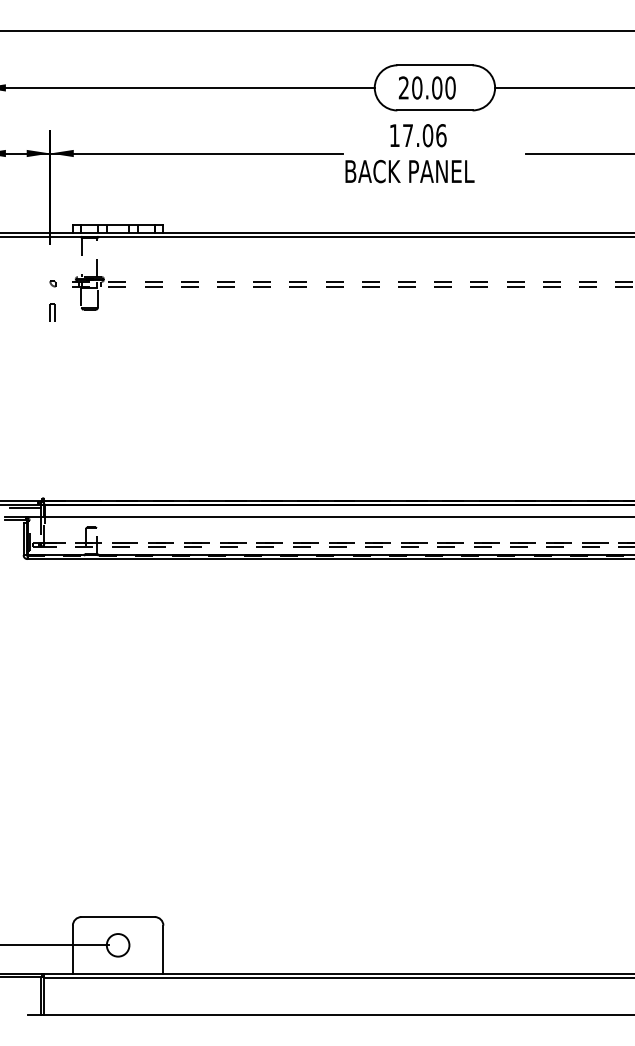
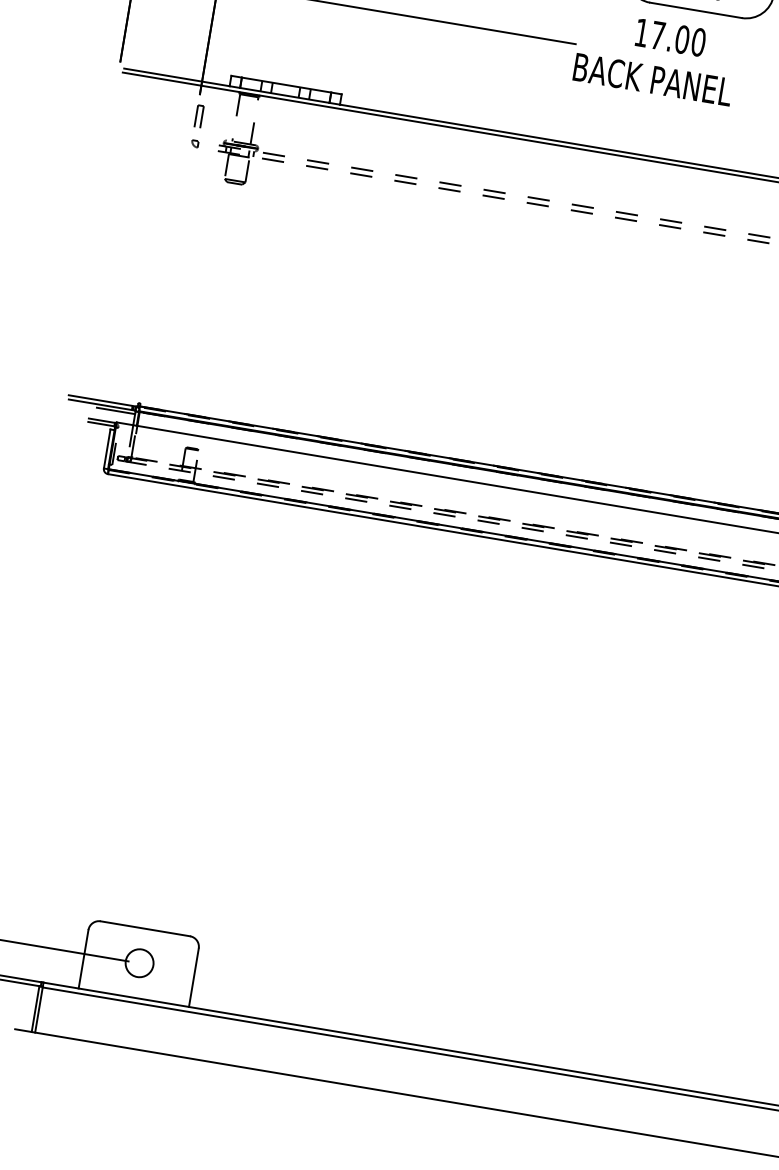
text: (441, 135) -> (698, 42), 17.06 -> 17.00
part: (52, 312) -> (199, 116), moved

